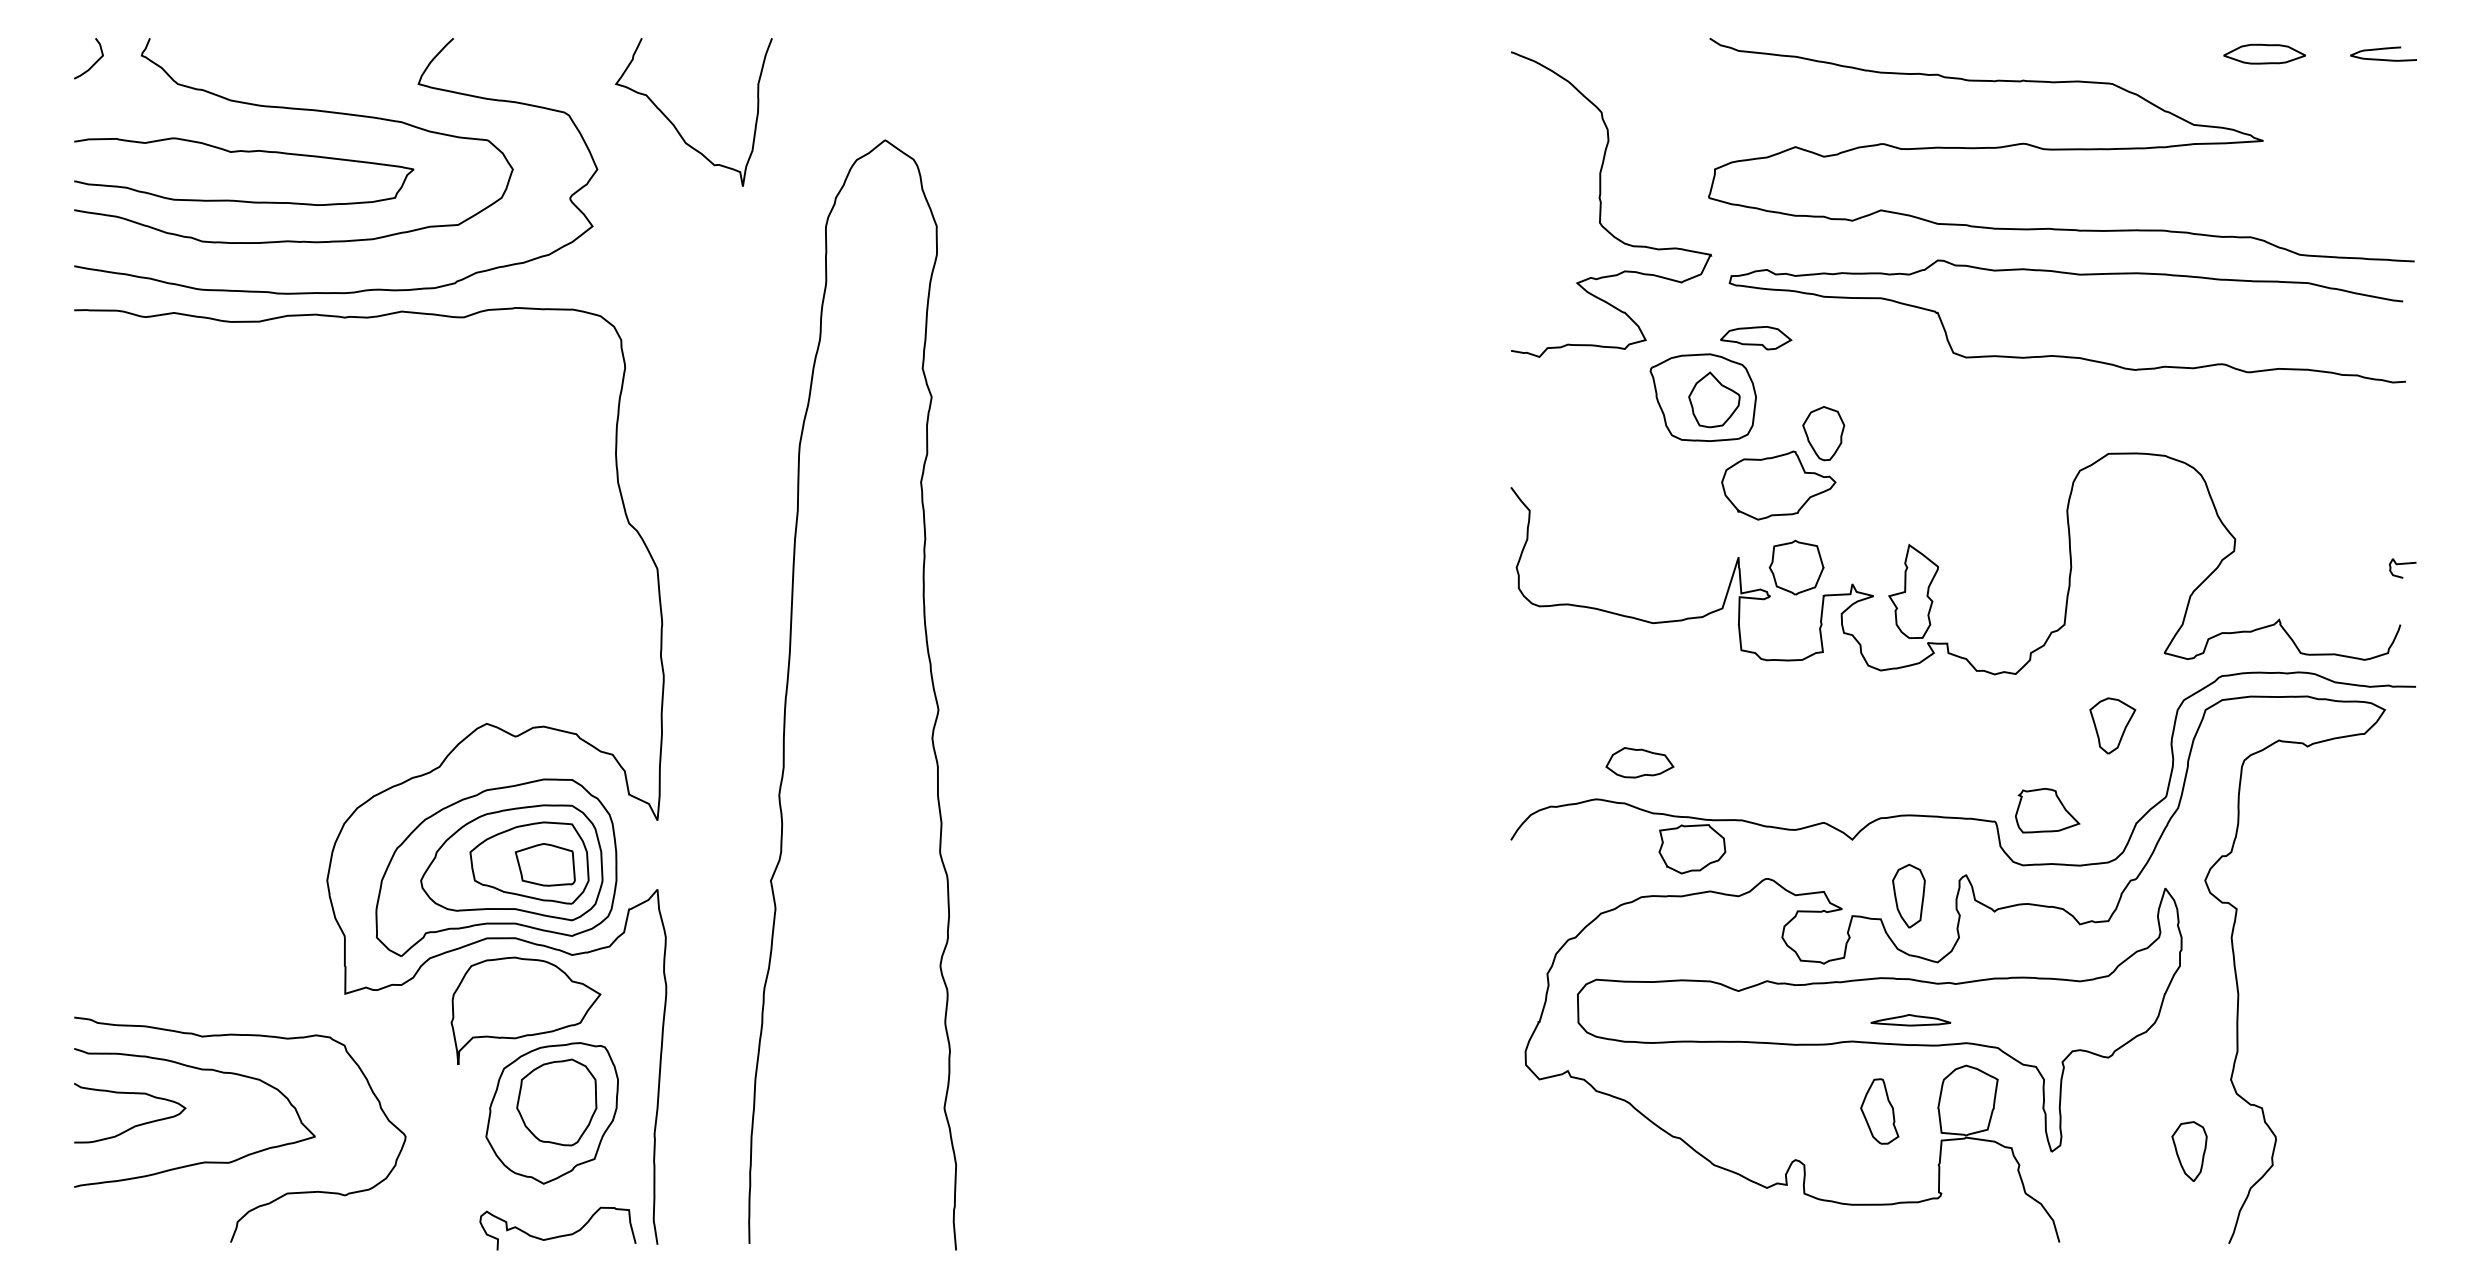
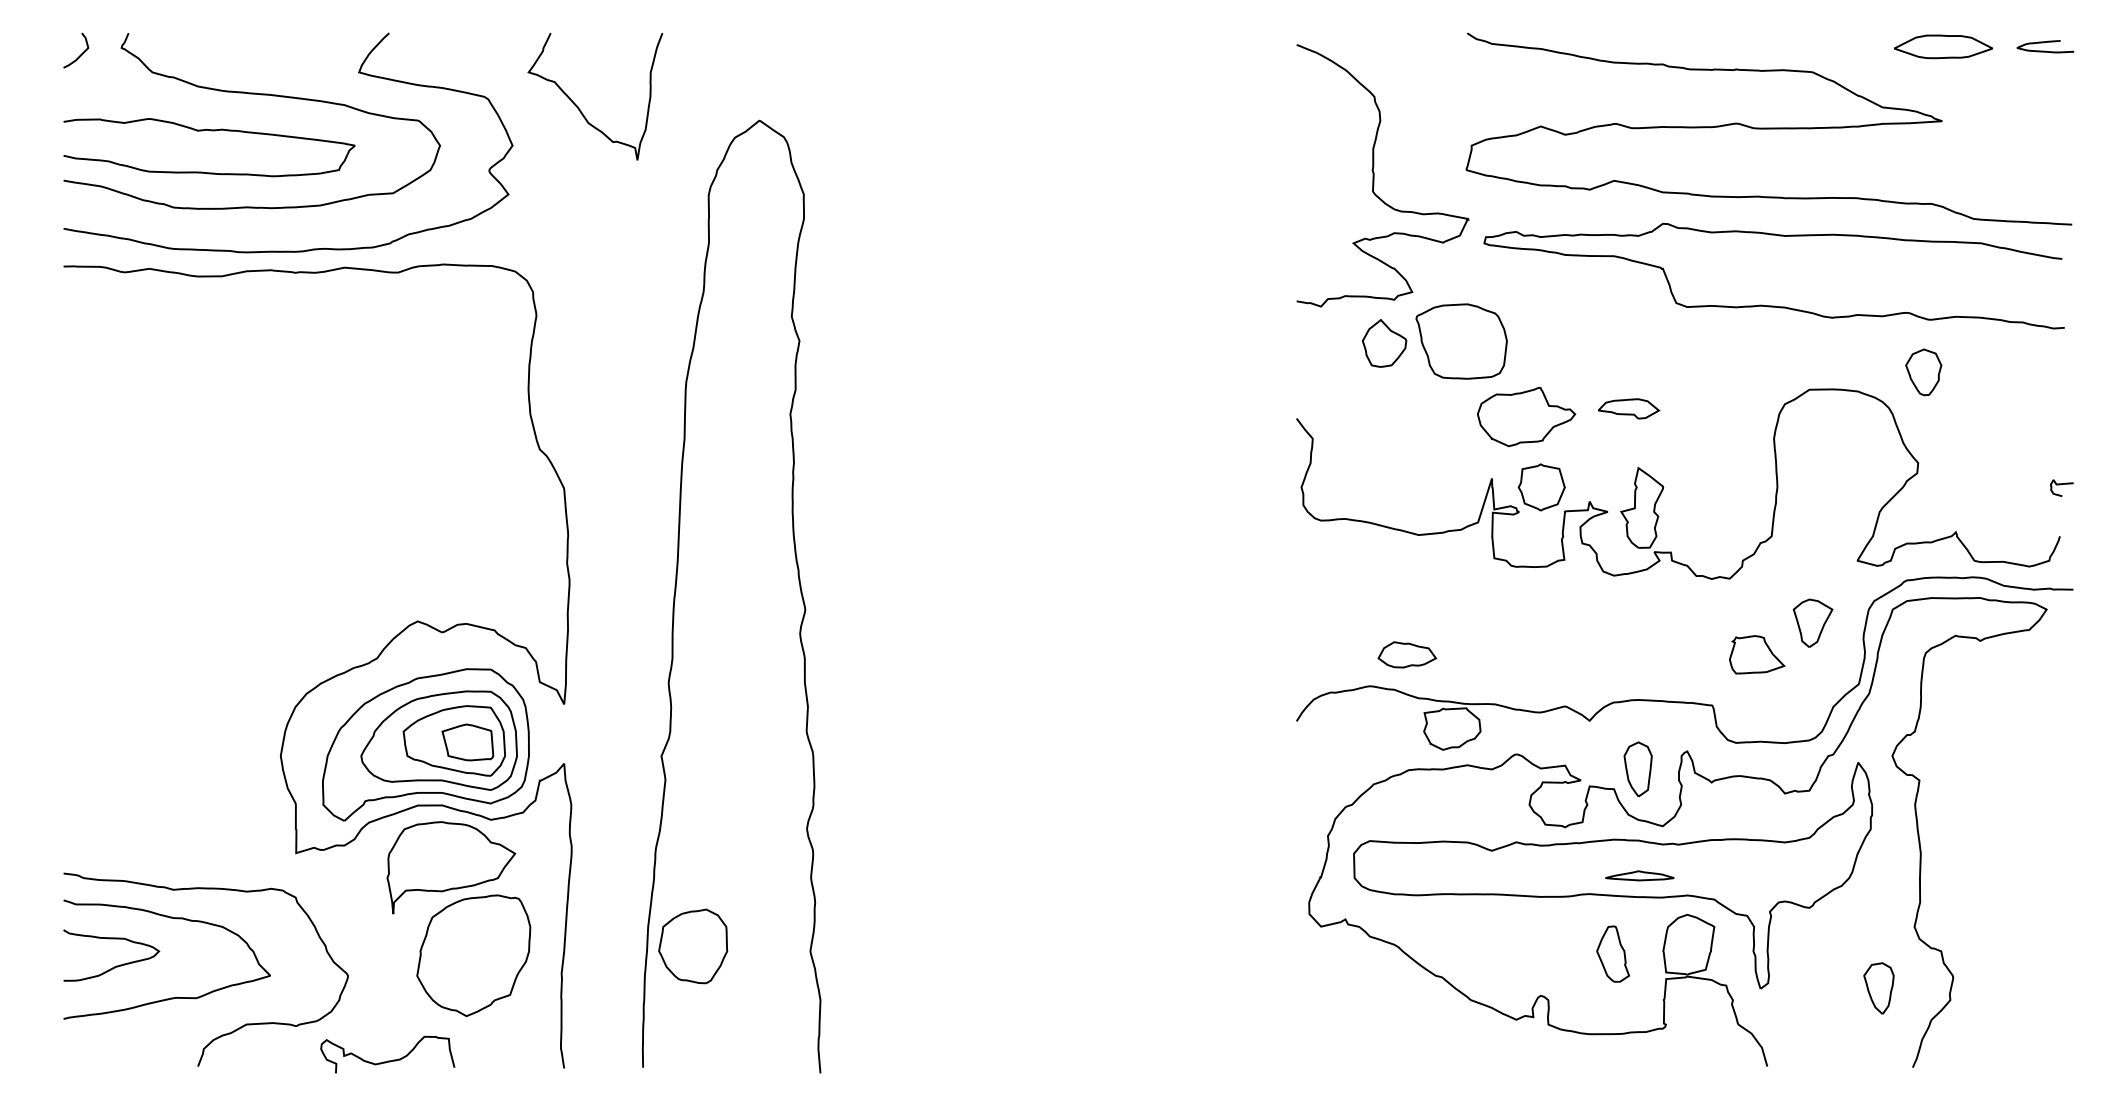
part: (2264, 53) -> (1943, 46), size x1.4
part: (1756, 338) -> (1629, 409), moved
part: (1714, 399) -> (1384, 343), moved
part: (1823, 433) -> (1923, 372), moved
part: (2047, 810) -> (1757, 654), moved
part: (556, 1102) -> (692, 946), moved
curve: (558, 1235) -> (388, 1060), moved

